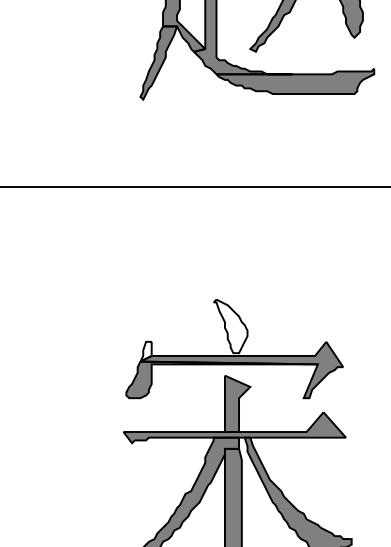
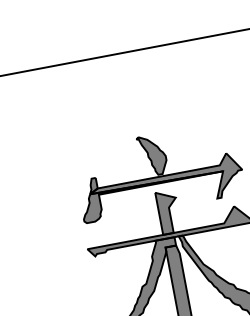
fill: (230, 326) -> (152, 155), added
fill: (145, 351) -> (92, 186), added

